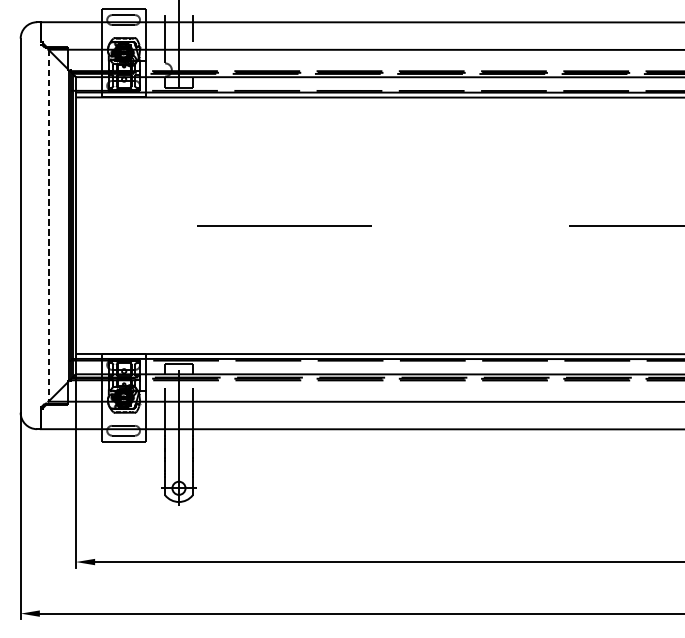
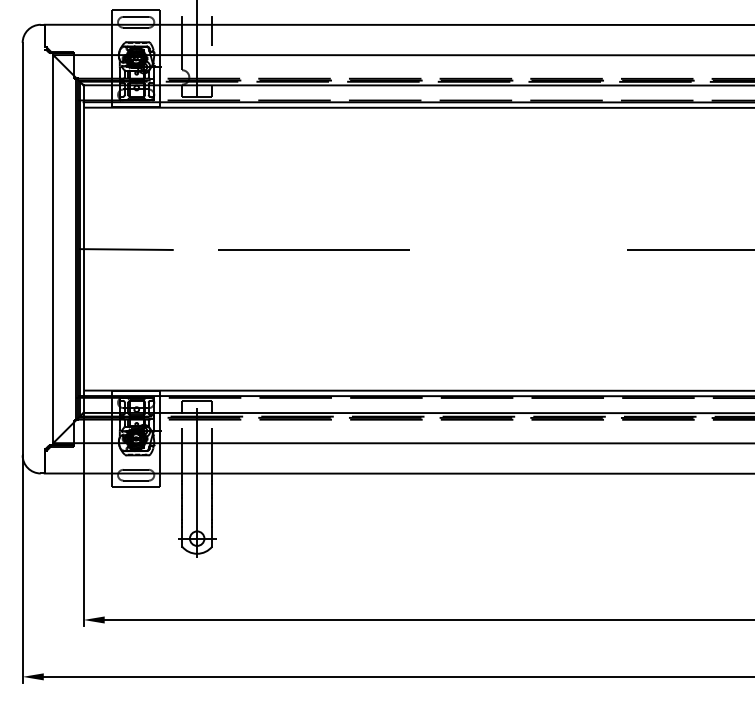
line: (48, 226) -> (53, 249), dashed -> solid
line: (113, 226) -> (125, 249), added

